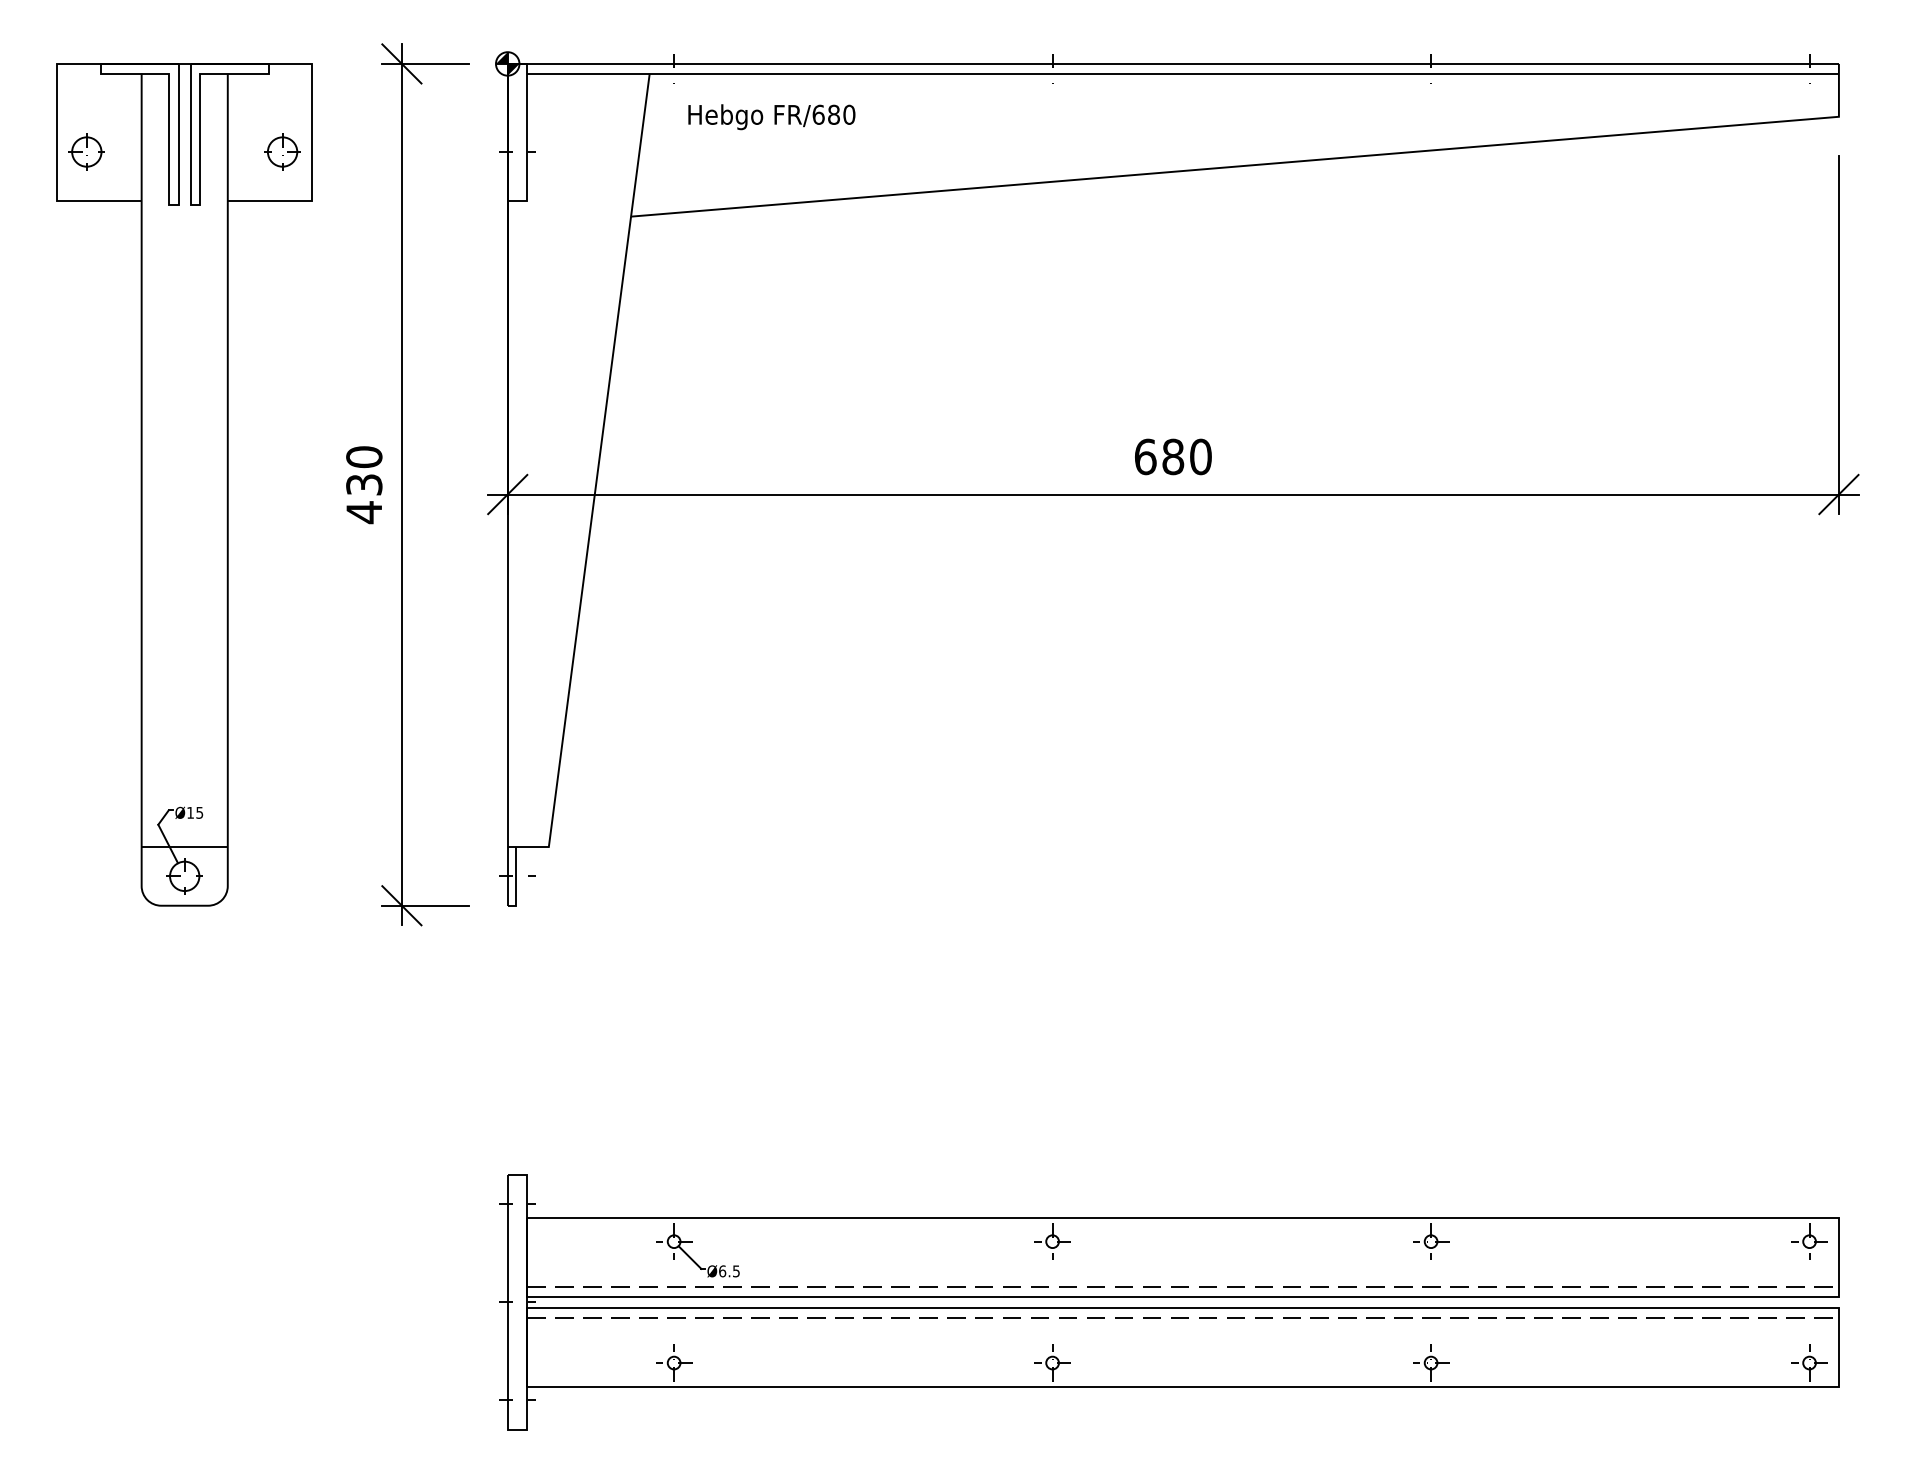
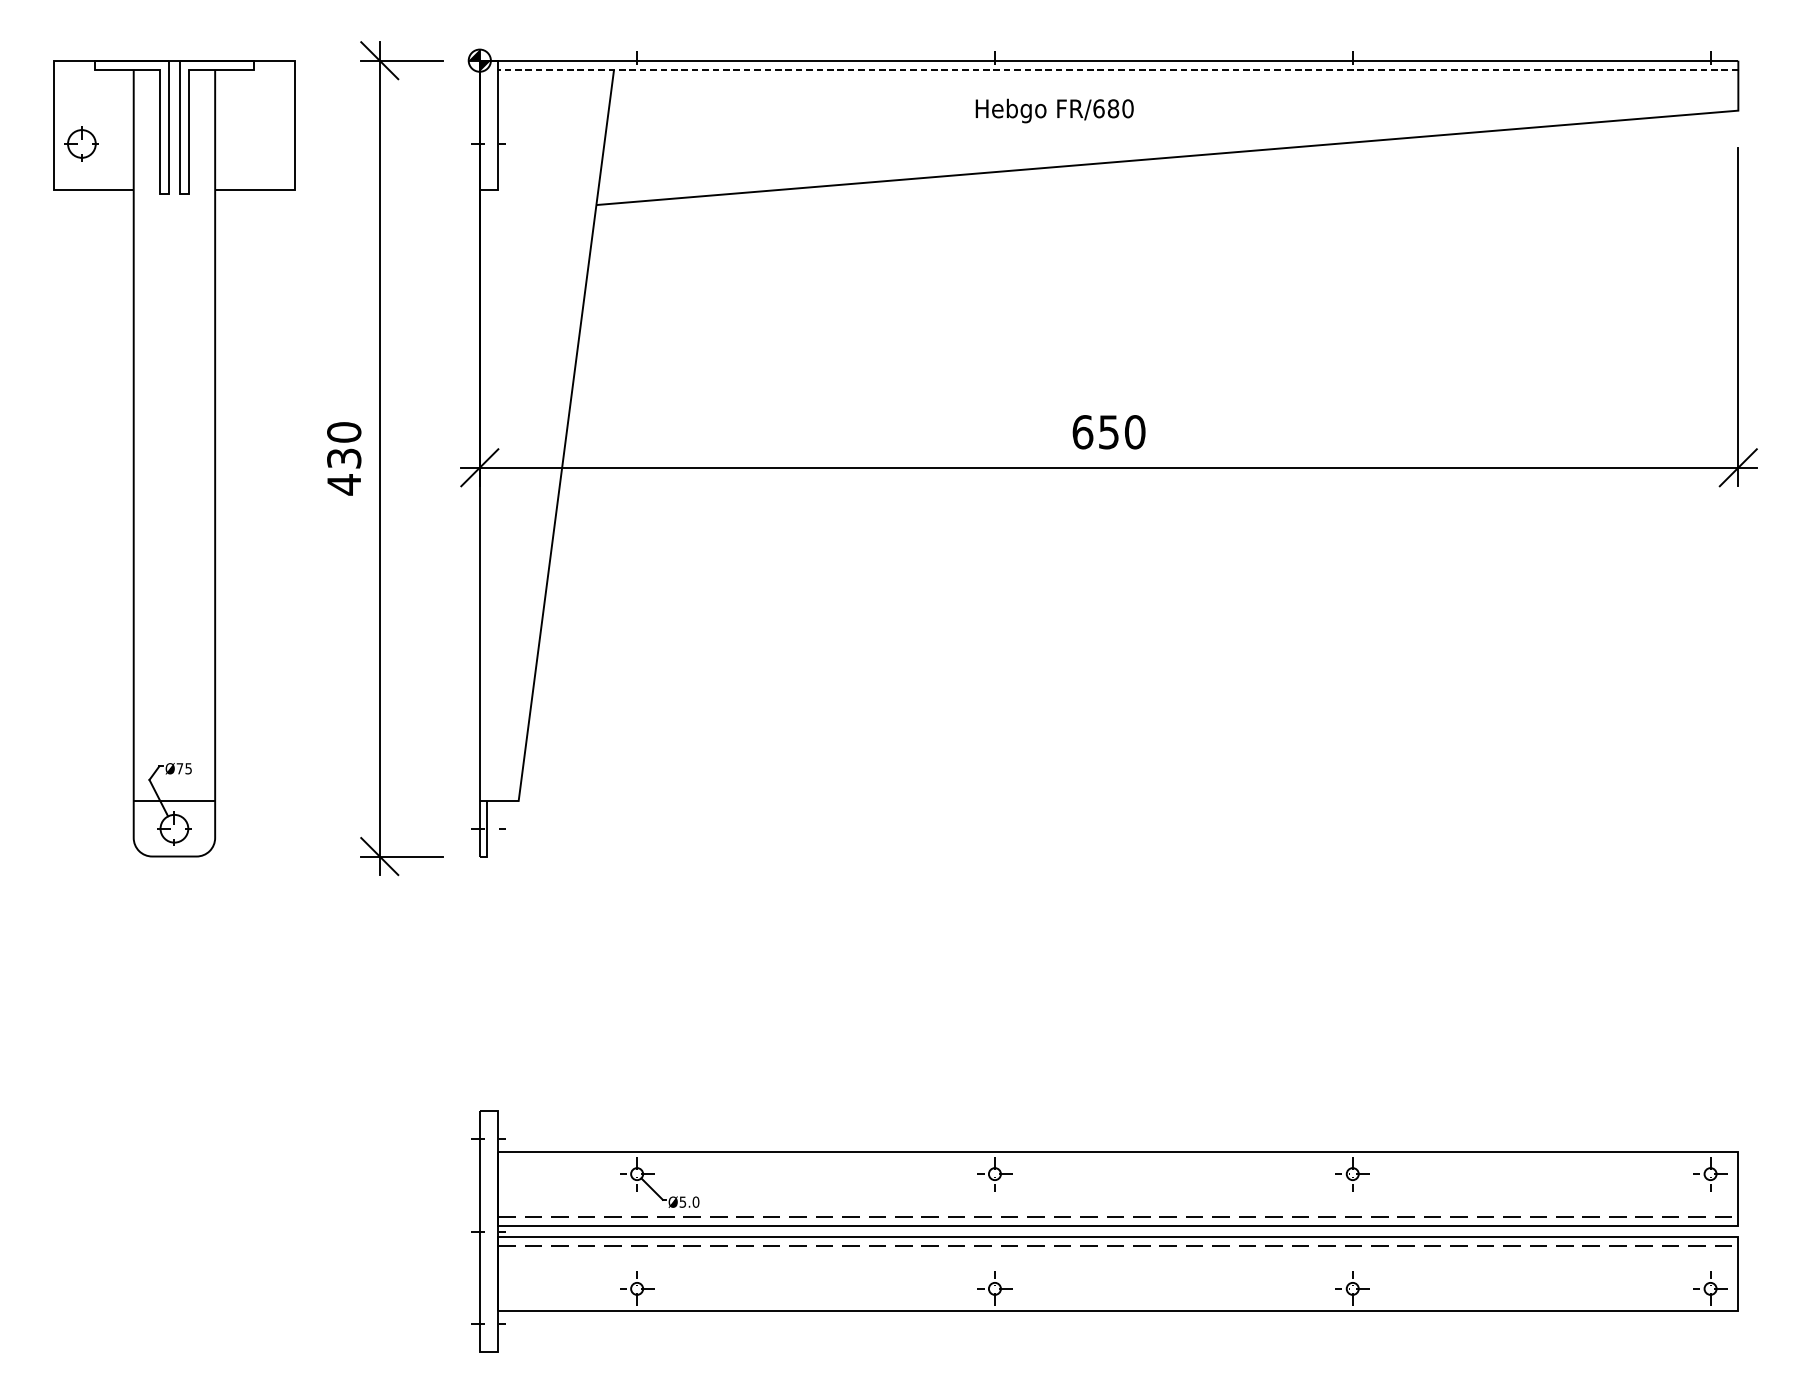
line: (1183, 73) -> (1118, 69), solid -> dashed
text: (771, 117) -> (1054, 111), moved
part: (282, 151) -> (266, 143), removed
text: (1173, 456) -> (1109, 431), 680 -> 650
text: (190, 812) -> (179, 768), Ø15 -> Ø75
text: (729, 1271) -> (689, 1202), Ø6.5 -> Ø5.0

